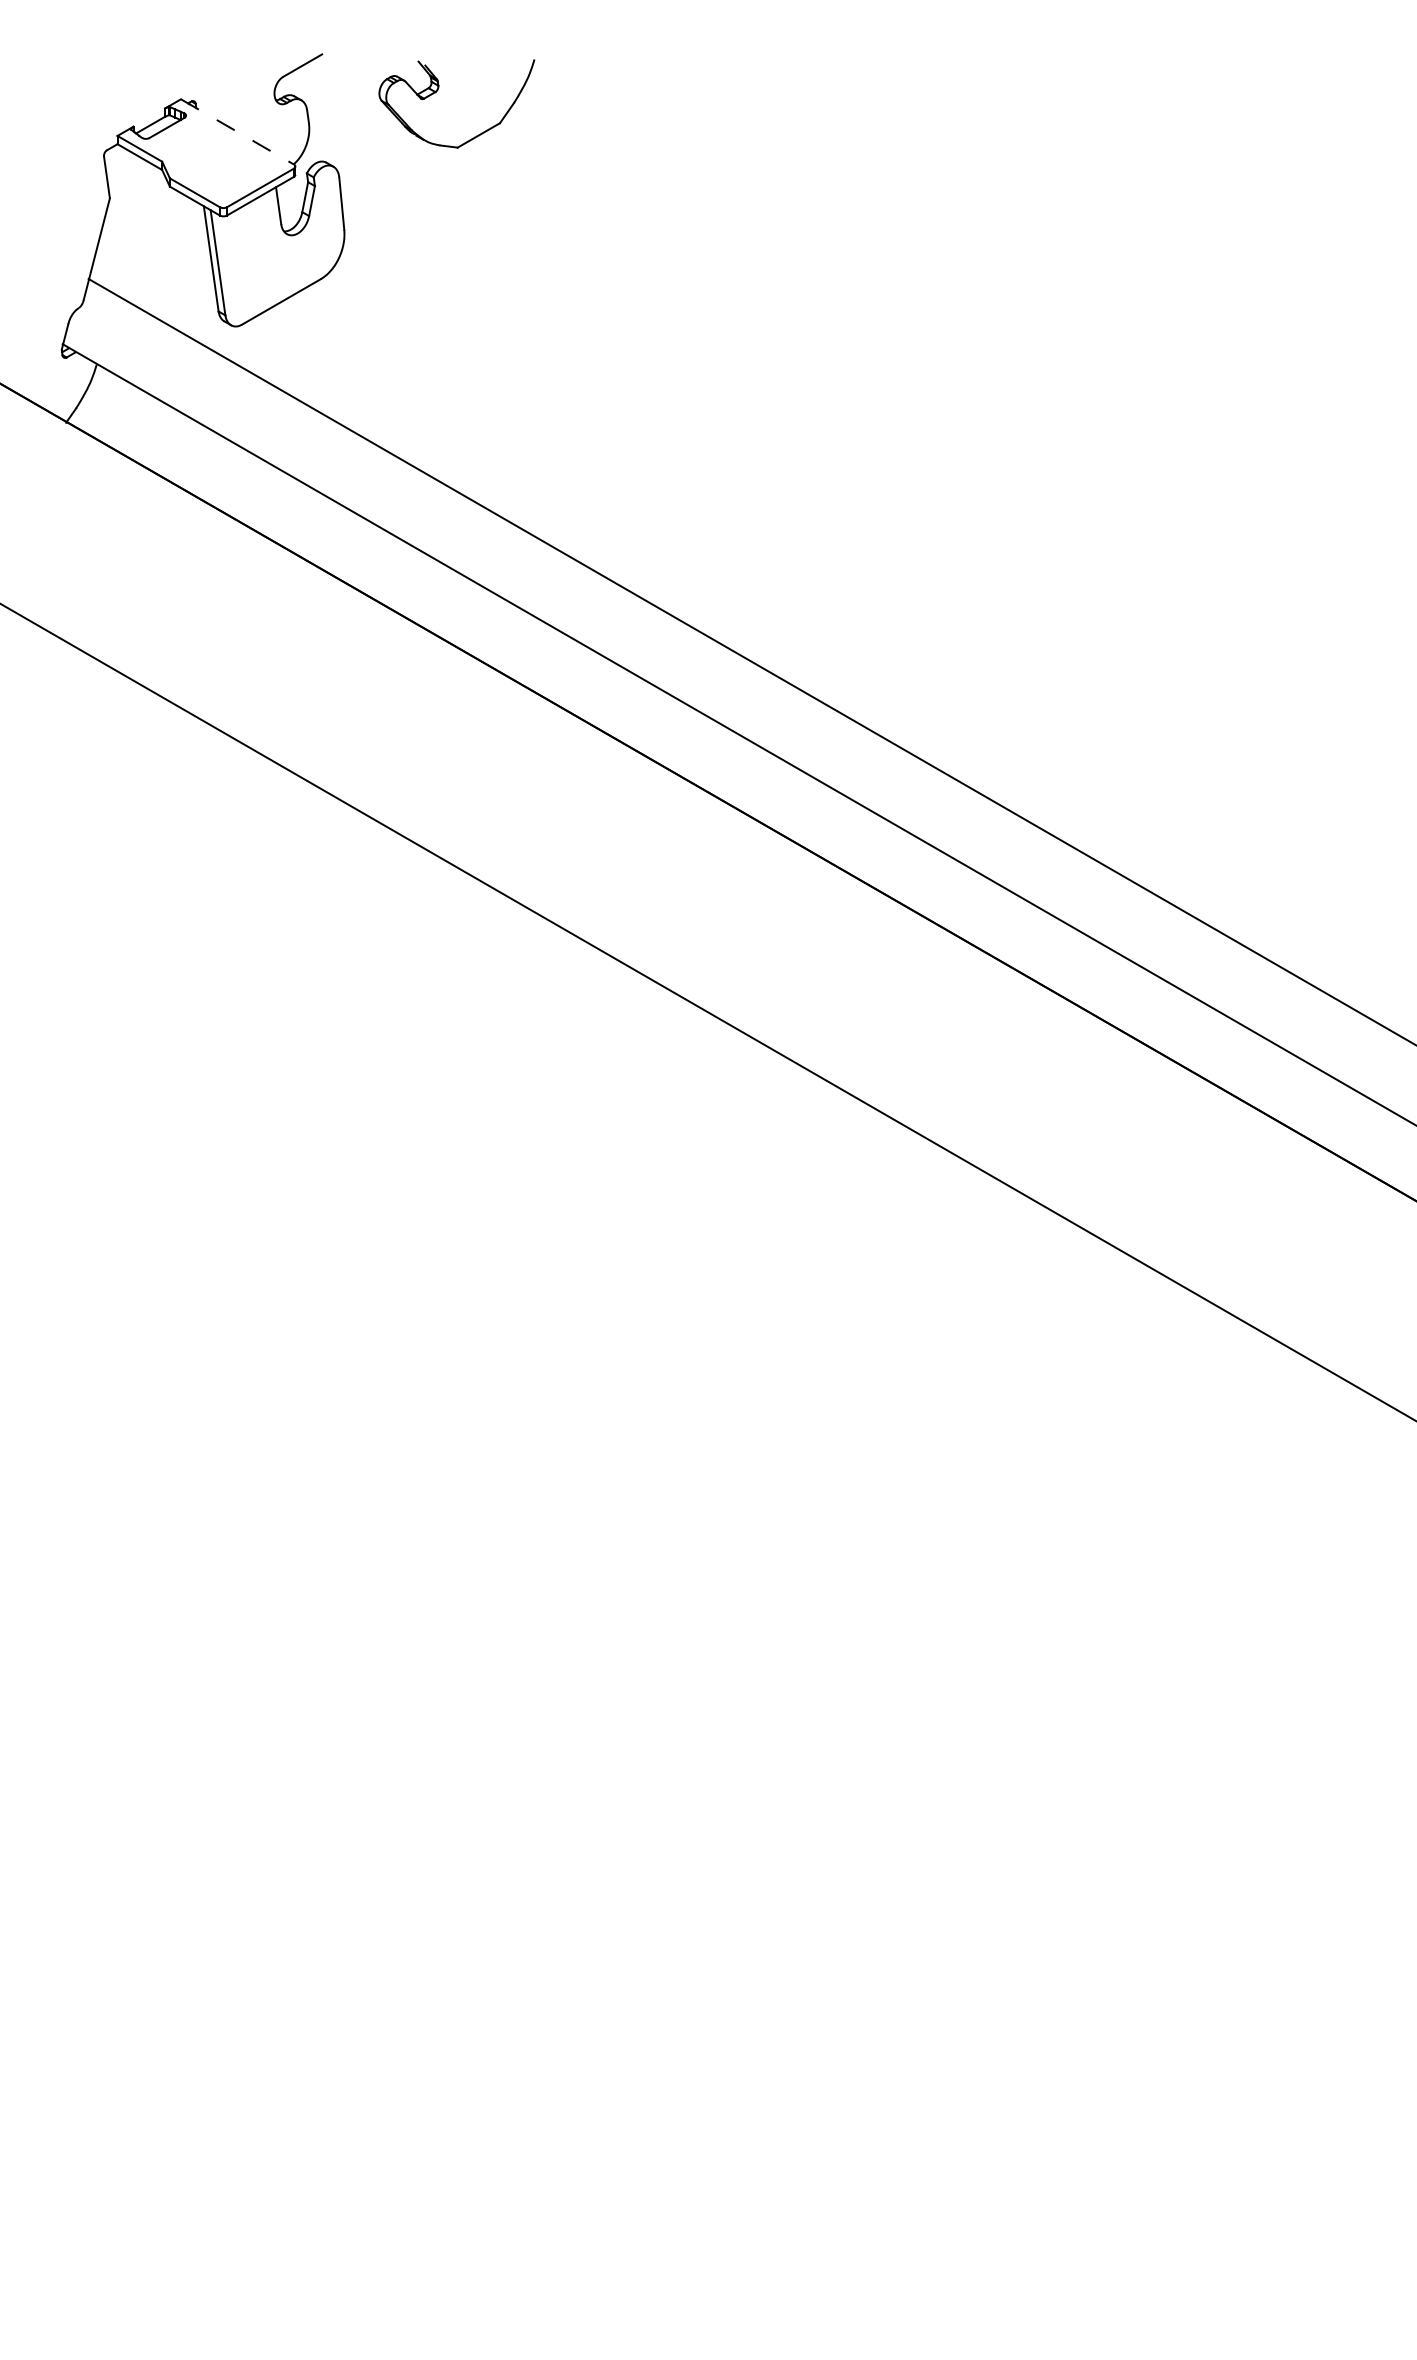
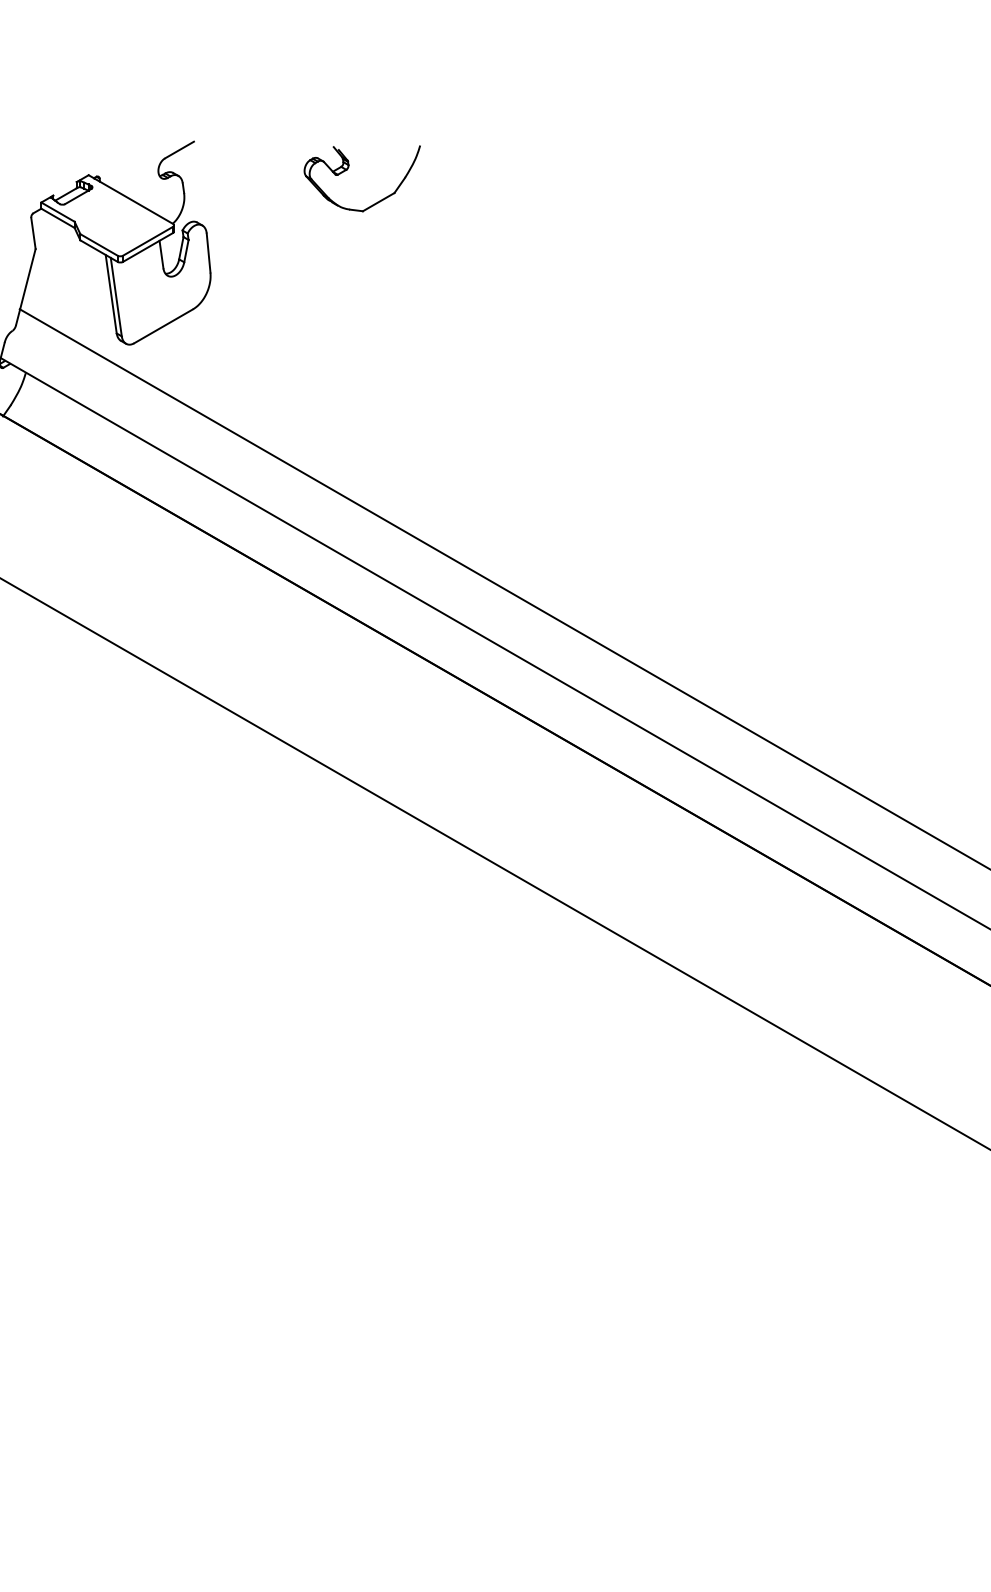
part: (438, 90) -> (348, 168), moved
line: (237, 132) -> (130, 199), dashed -> solid

